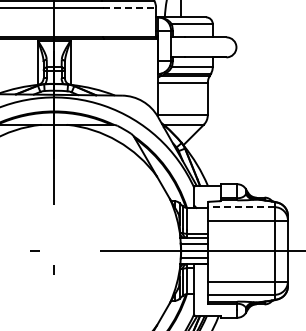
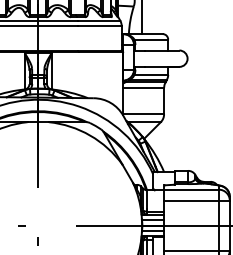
line: (130, 7) -> (100, 26), dashed -> solid
line: (240, 207) -> (190, 189), dashed -> solid

